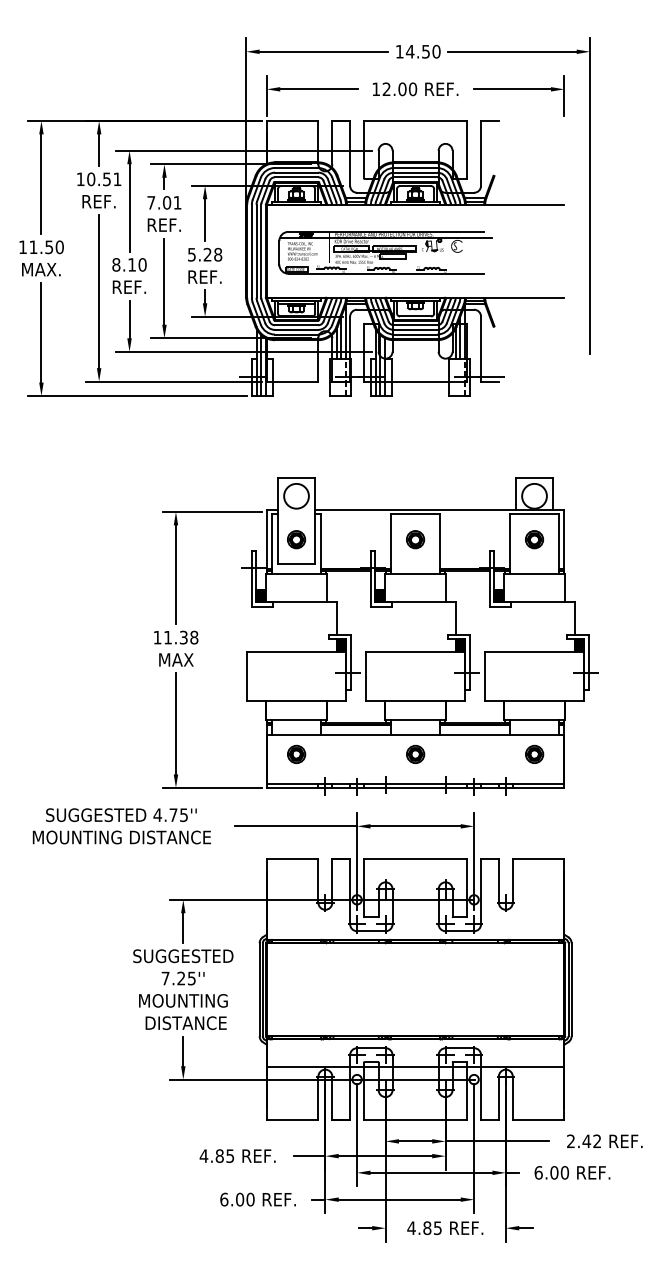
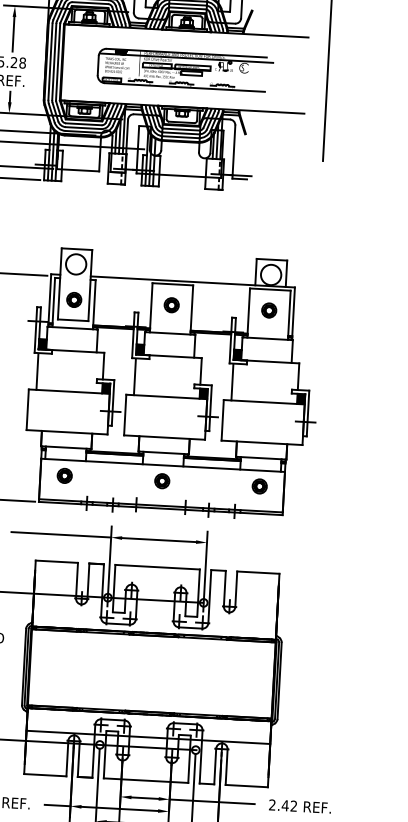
part: (385, 252) -> (185, 70), moved
line: (256, 629) -> (37, 371), added
line: (375, 629) -> (134, 377), added
line: (494, 629) -> (232, 382), added

